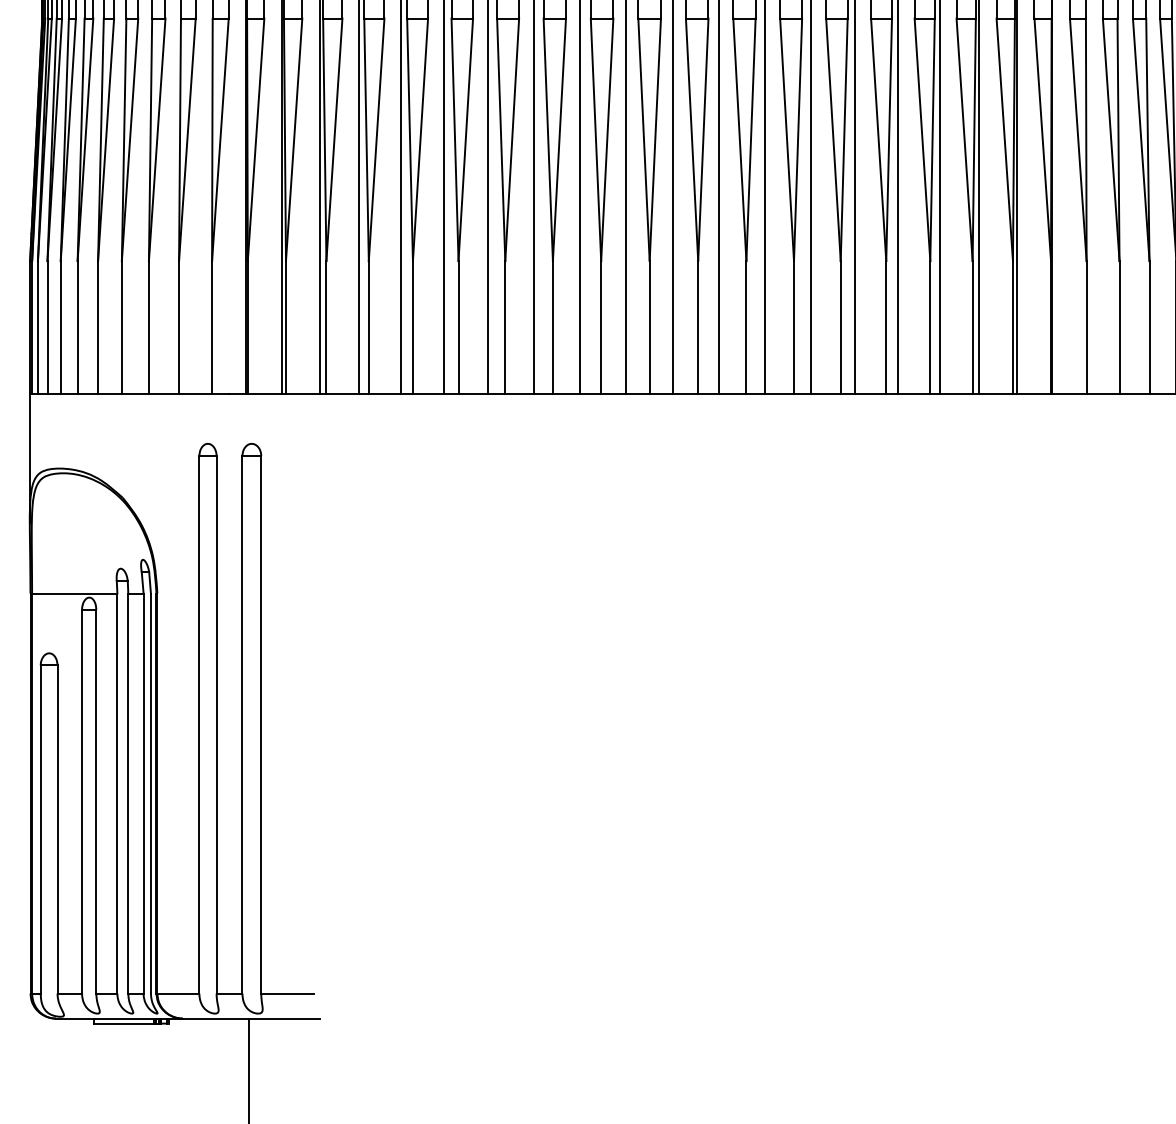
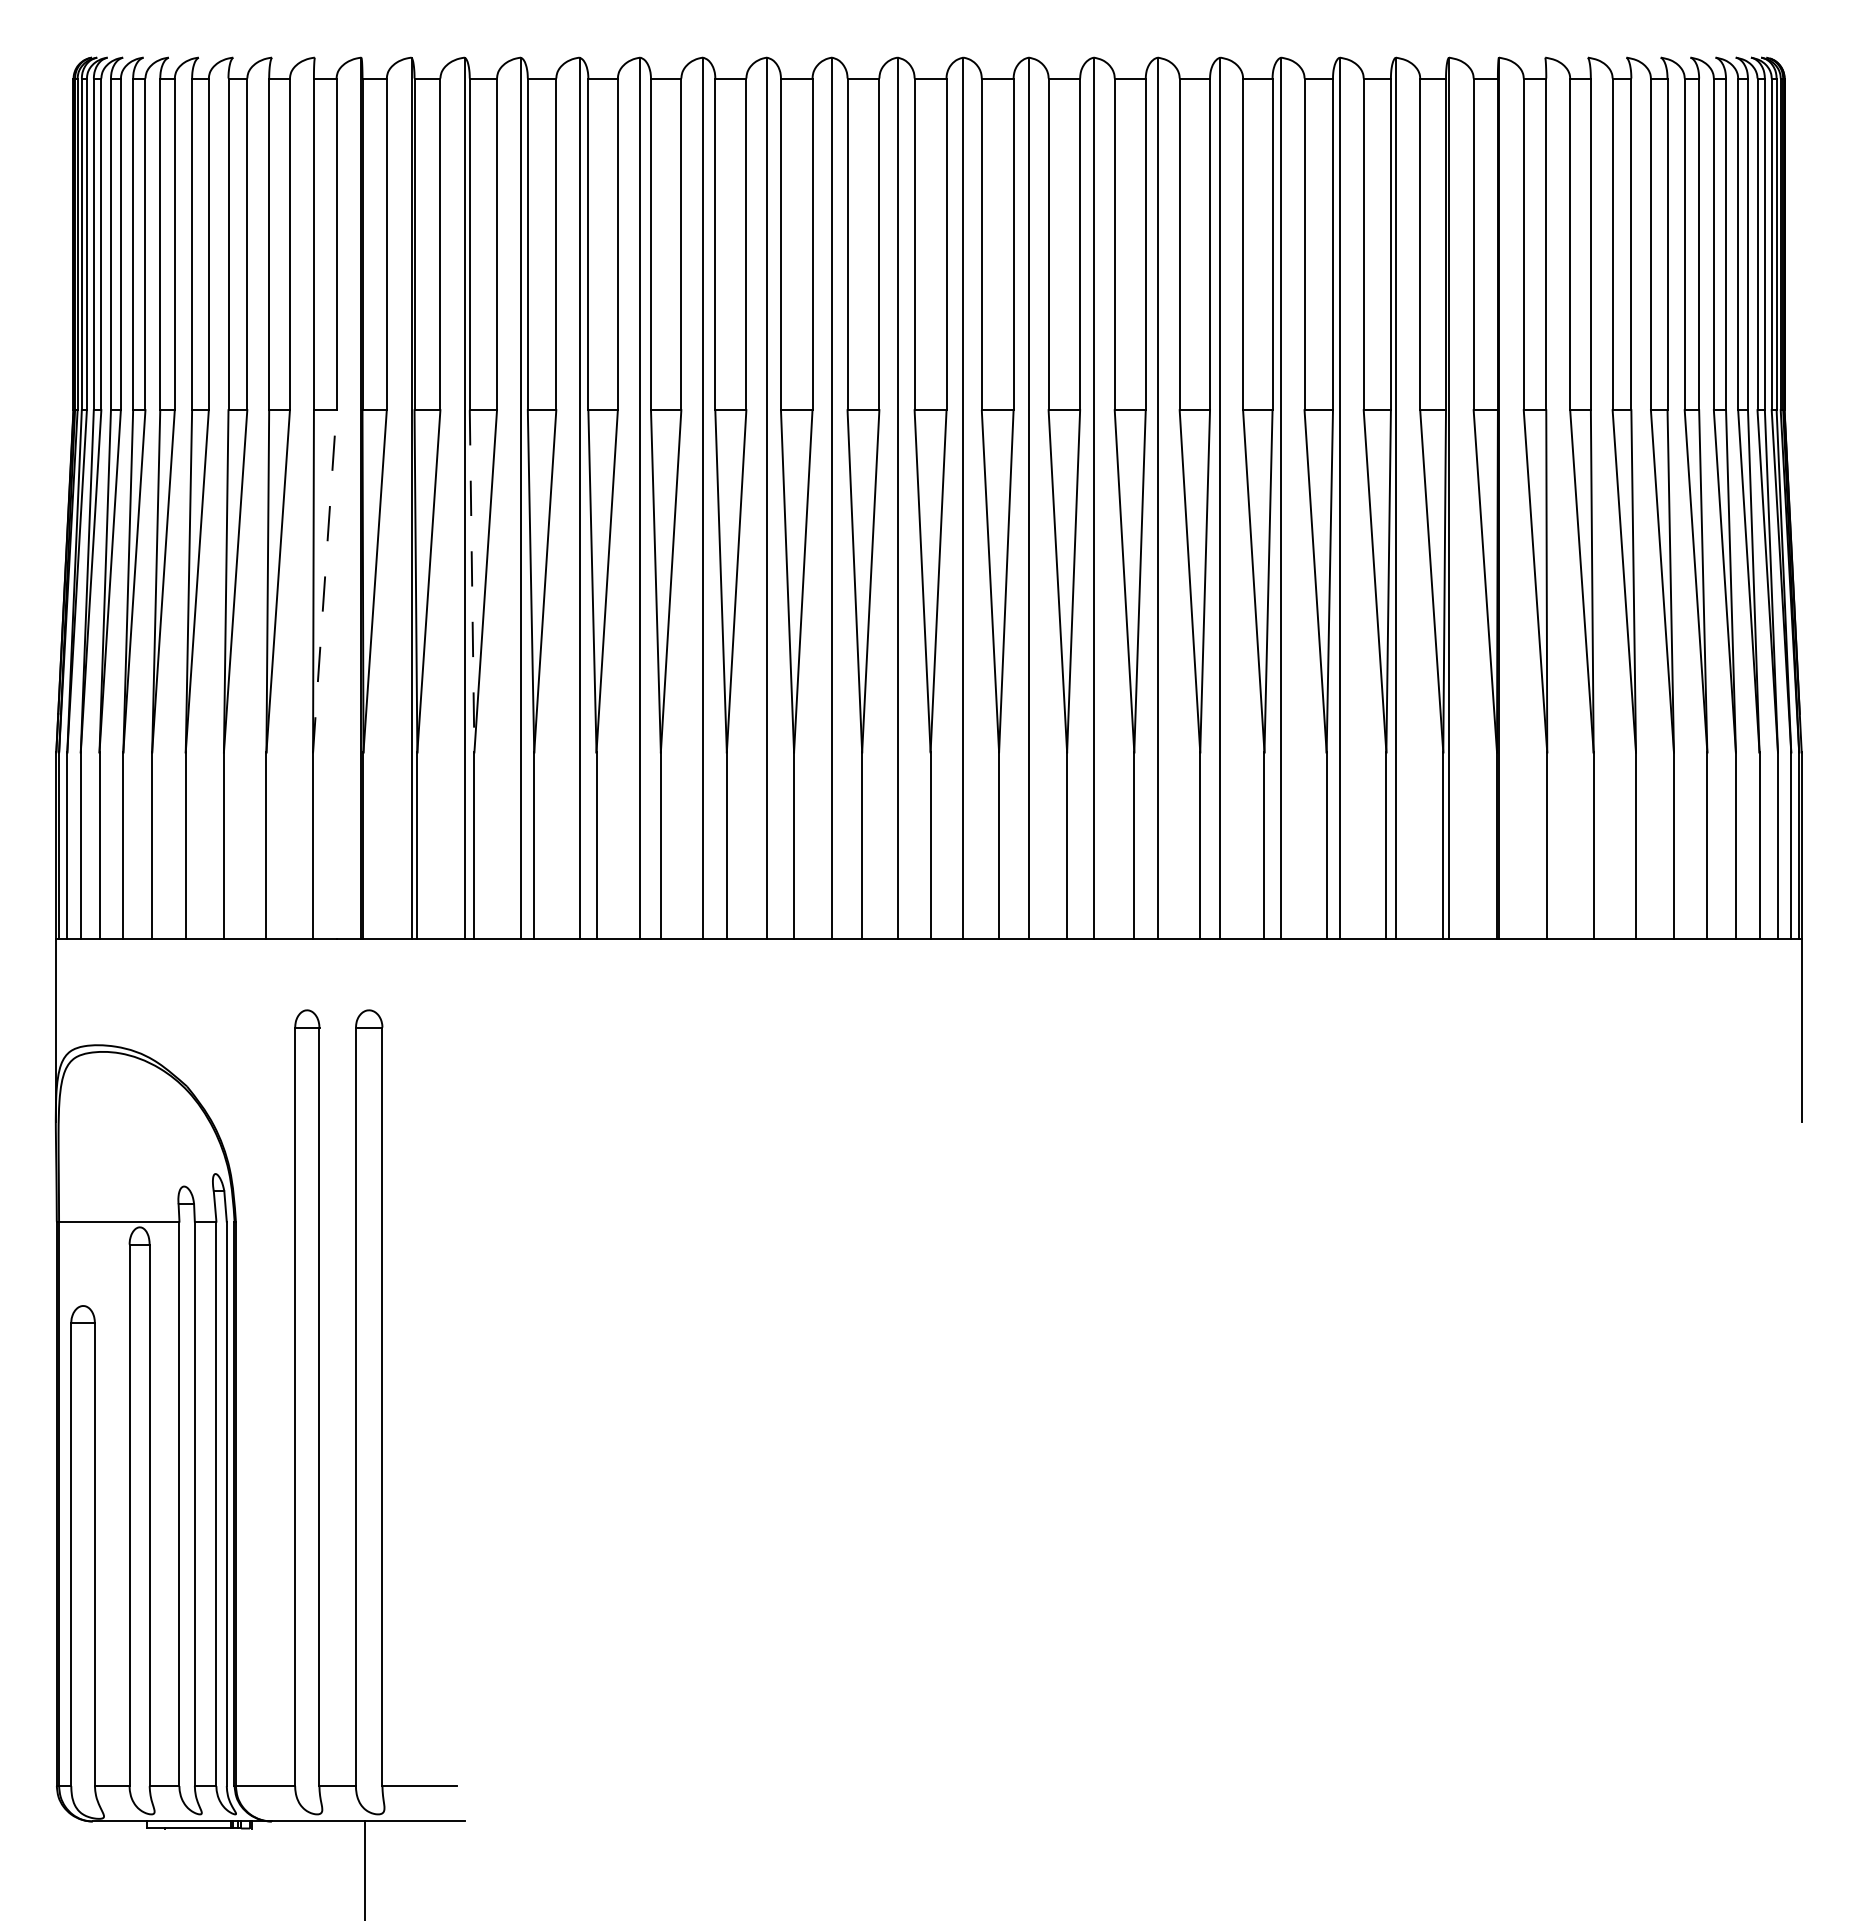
line: (220, 139) -> (324, 581), solid -> dashed
line: (325, 139) -> (472, 581), solid -> dashed

